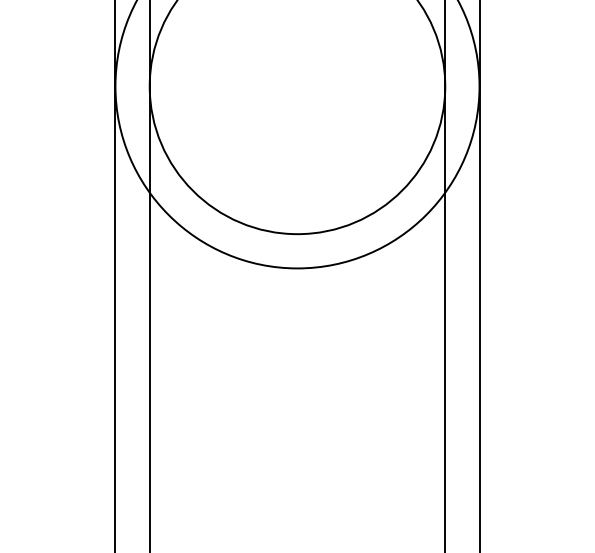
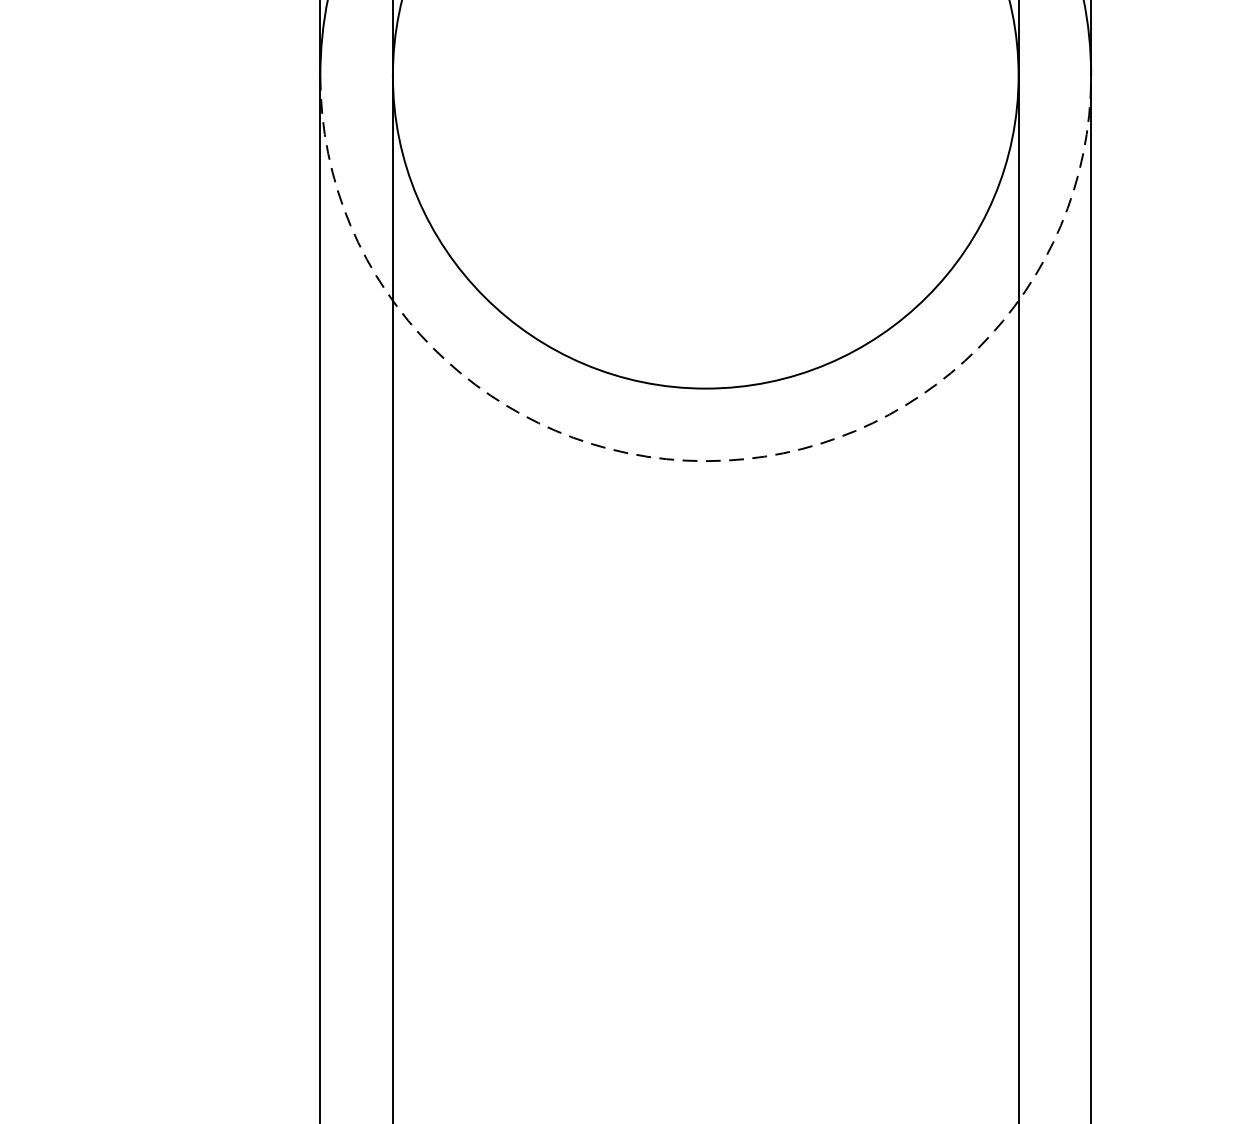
arc: (297, 268) -> (705, 461), solid -> dashed

